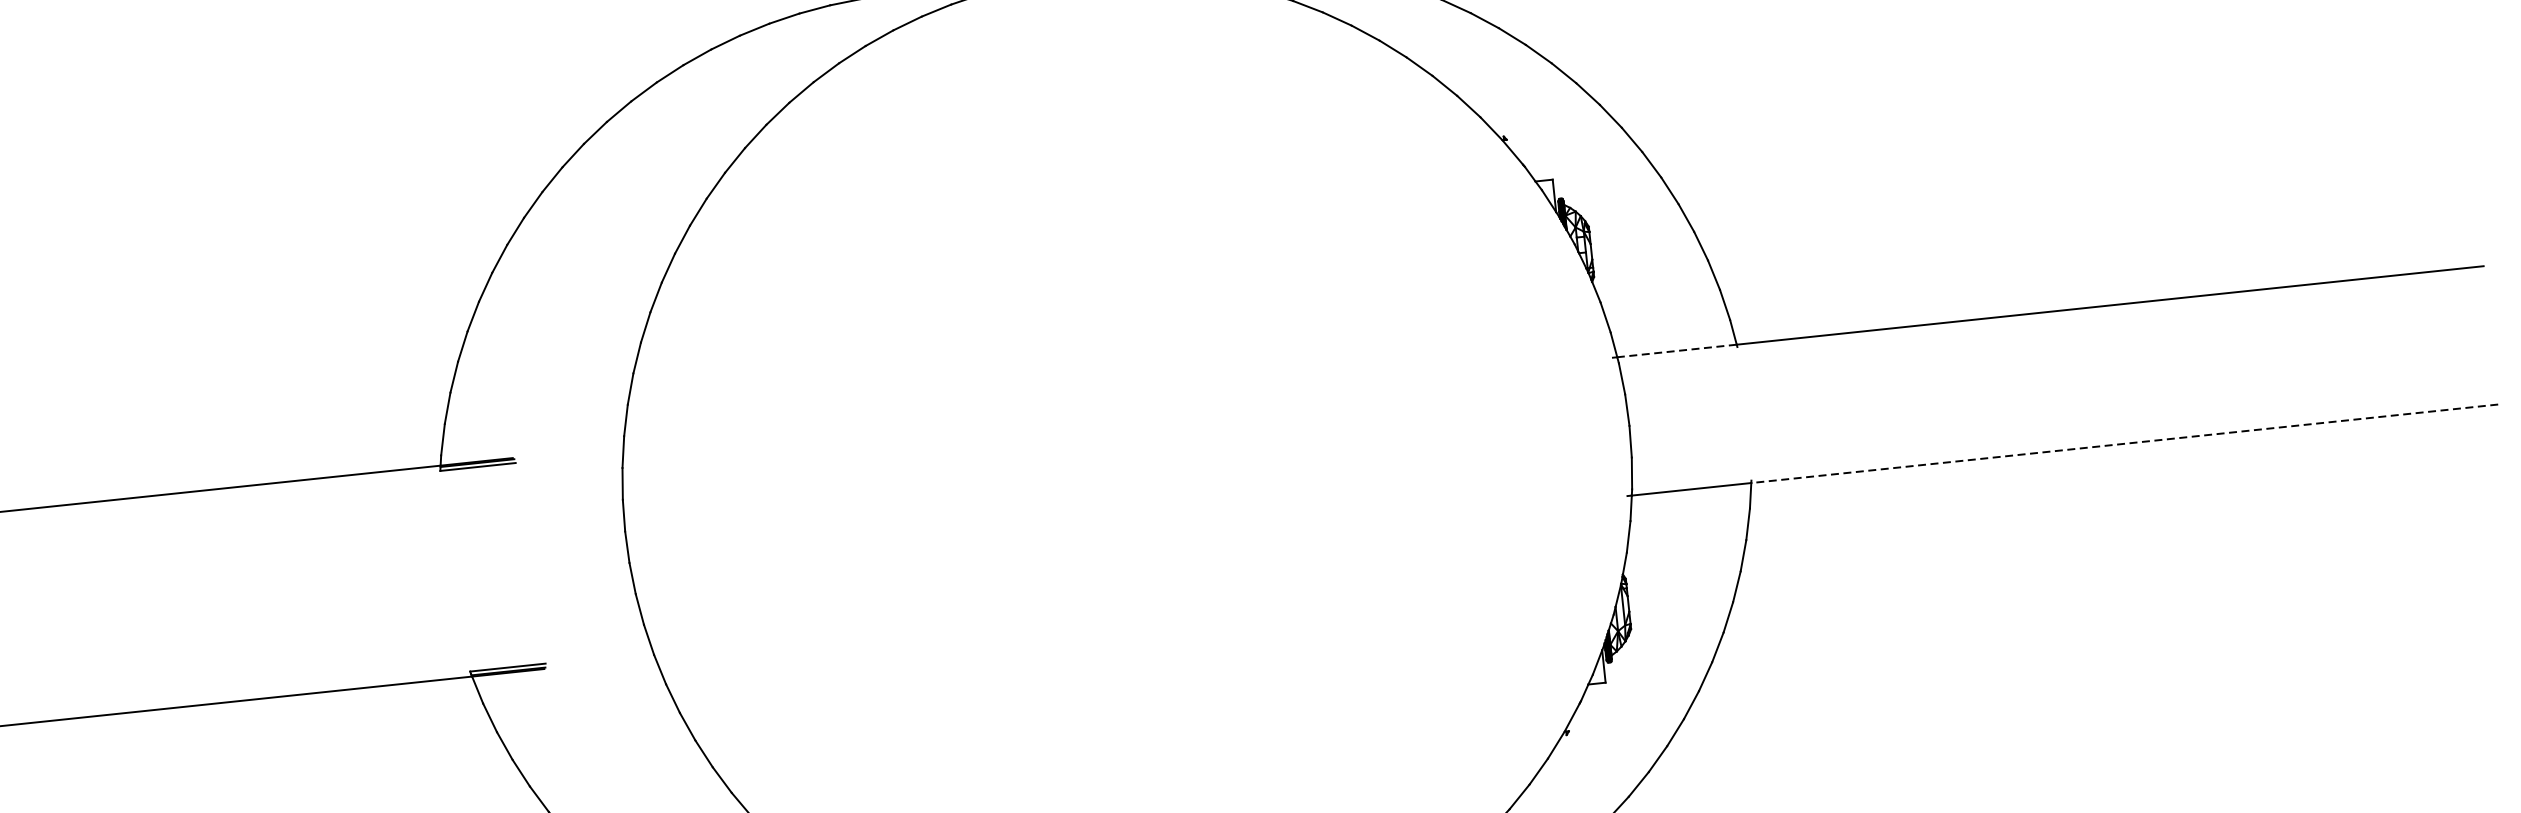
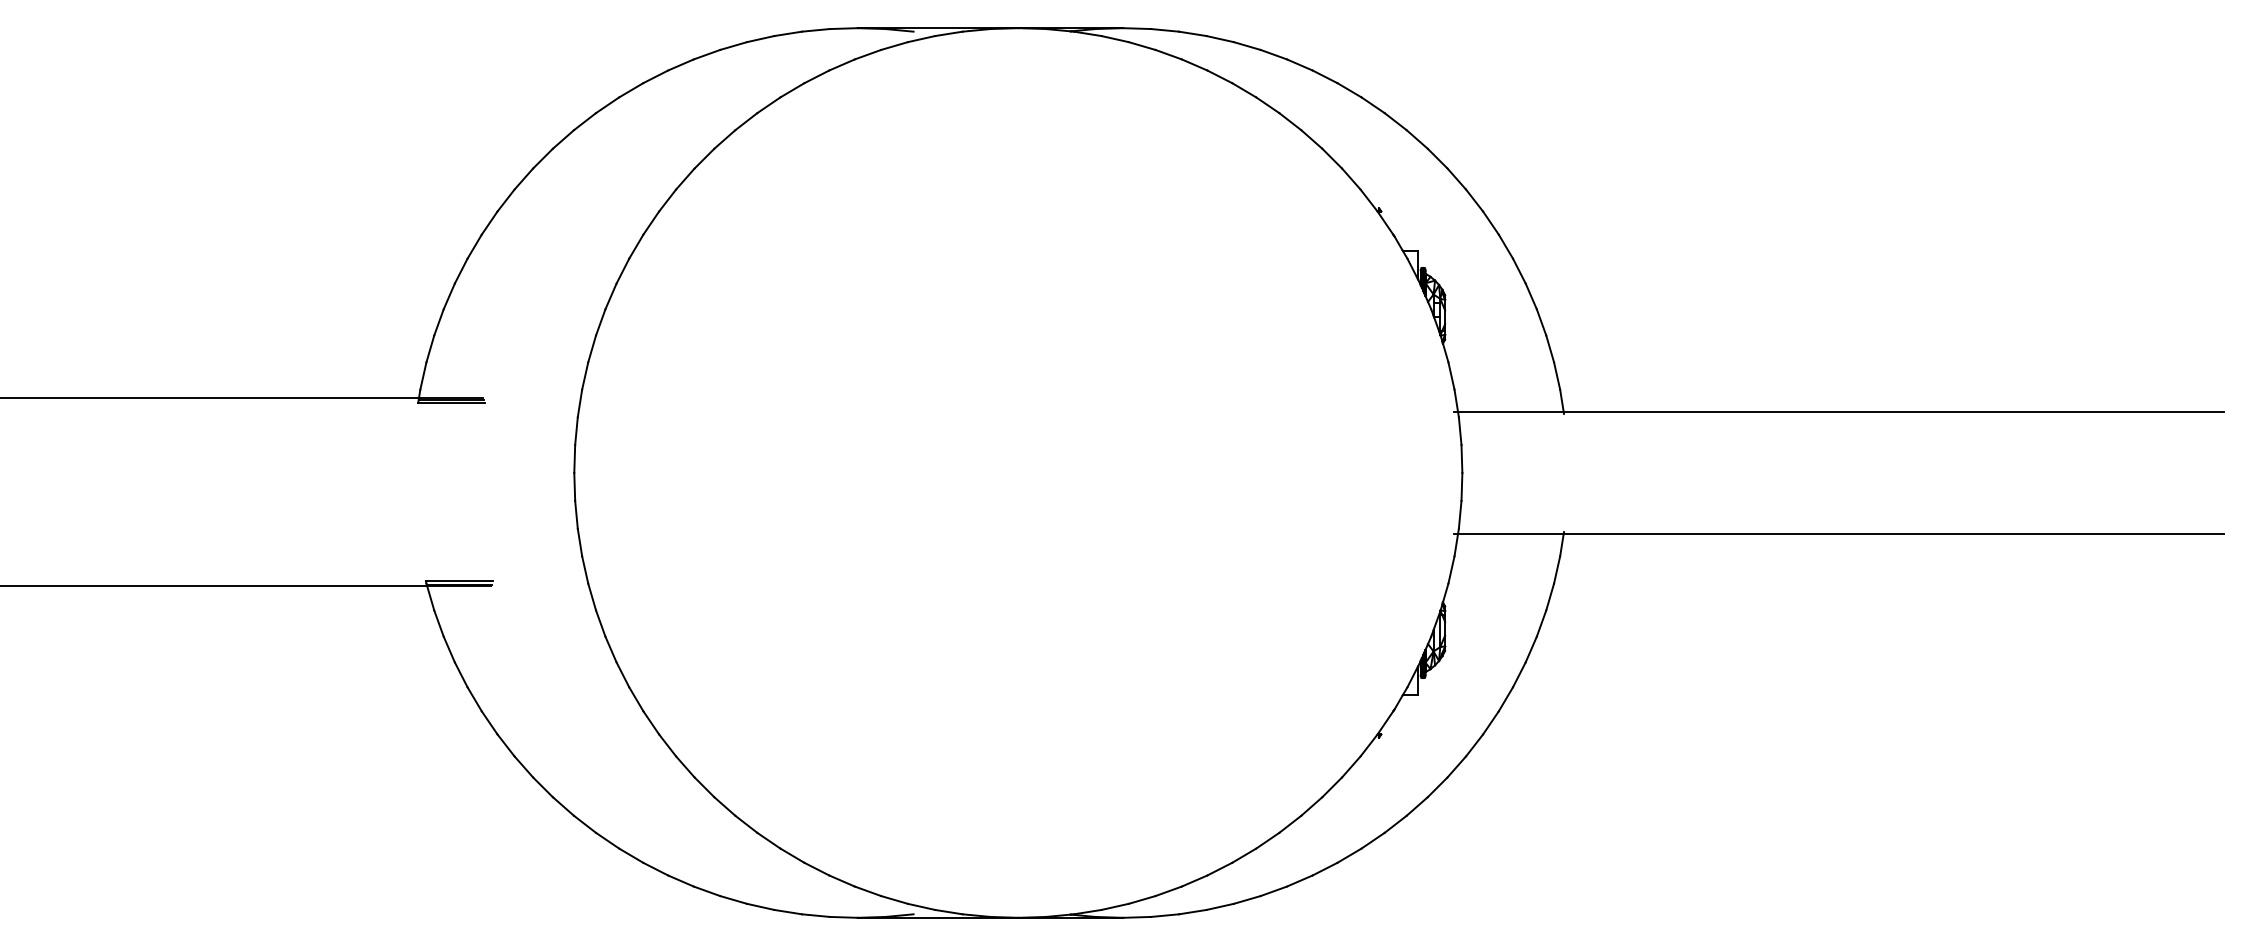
line: (1676, 350) -> (1510, 411), dashed -> solid
line: (2124, 444) -> (1893, 534), dashed -> solid

